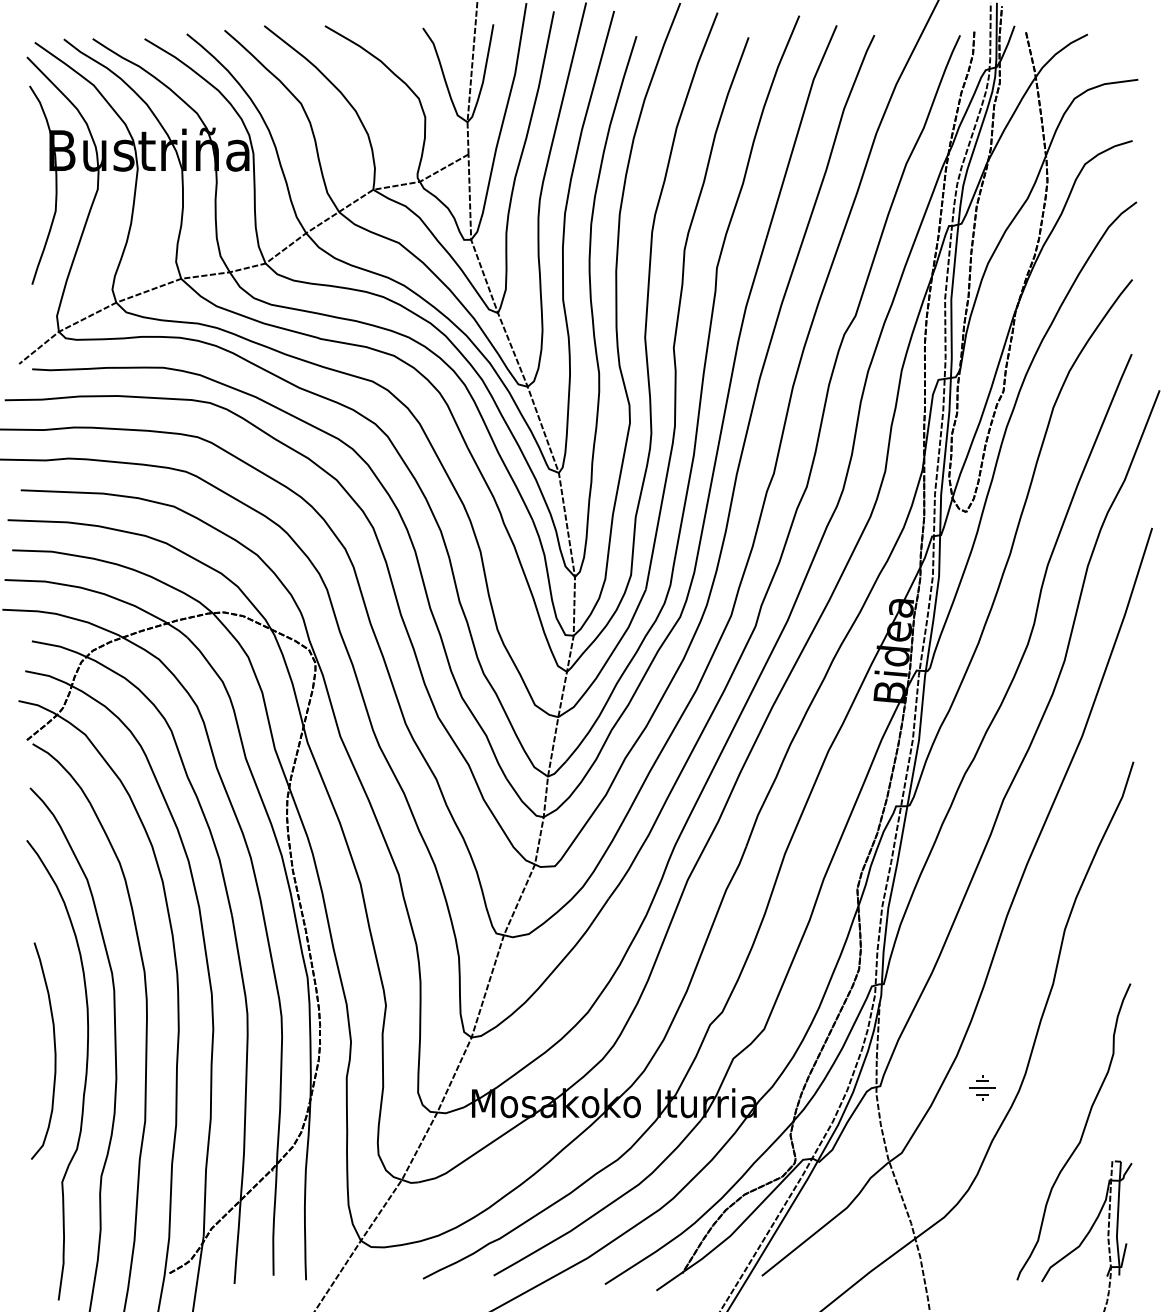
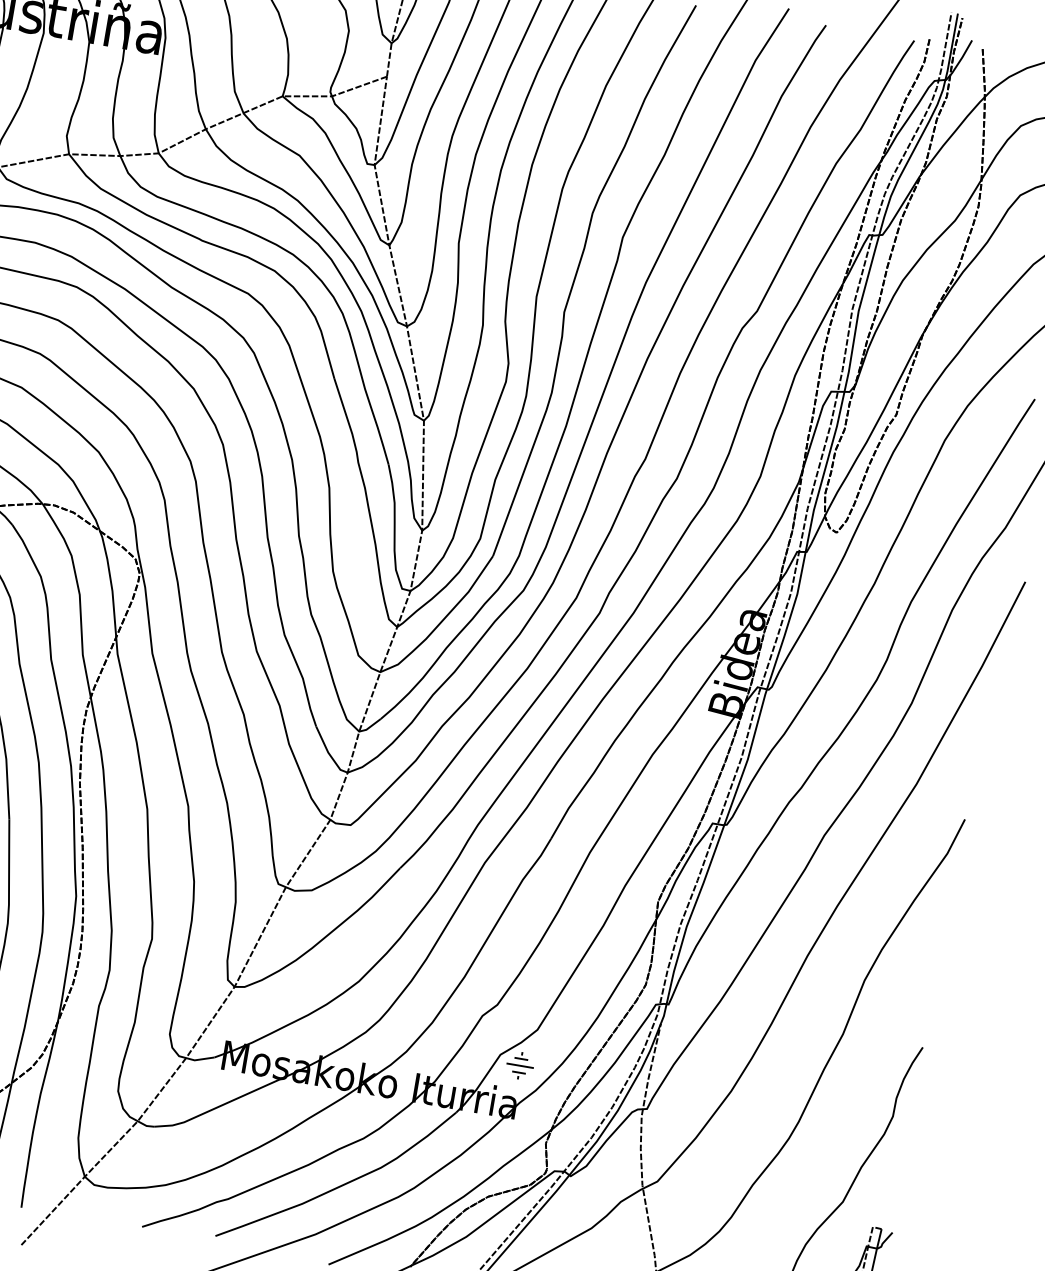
part: (982, 1087) -> (520, 1065), moved

